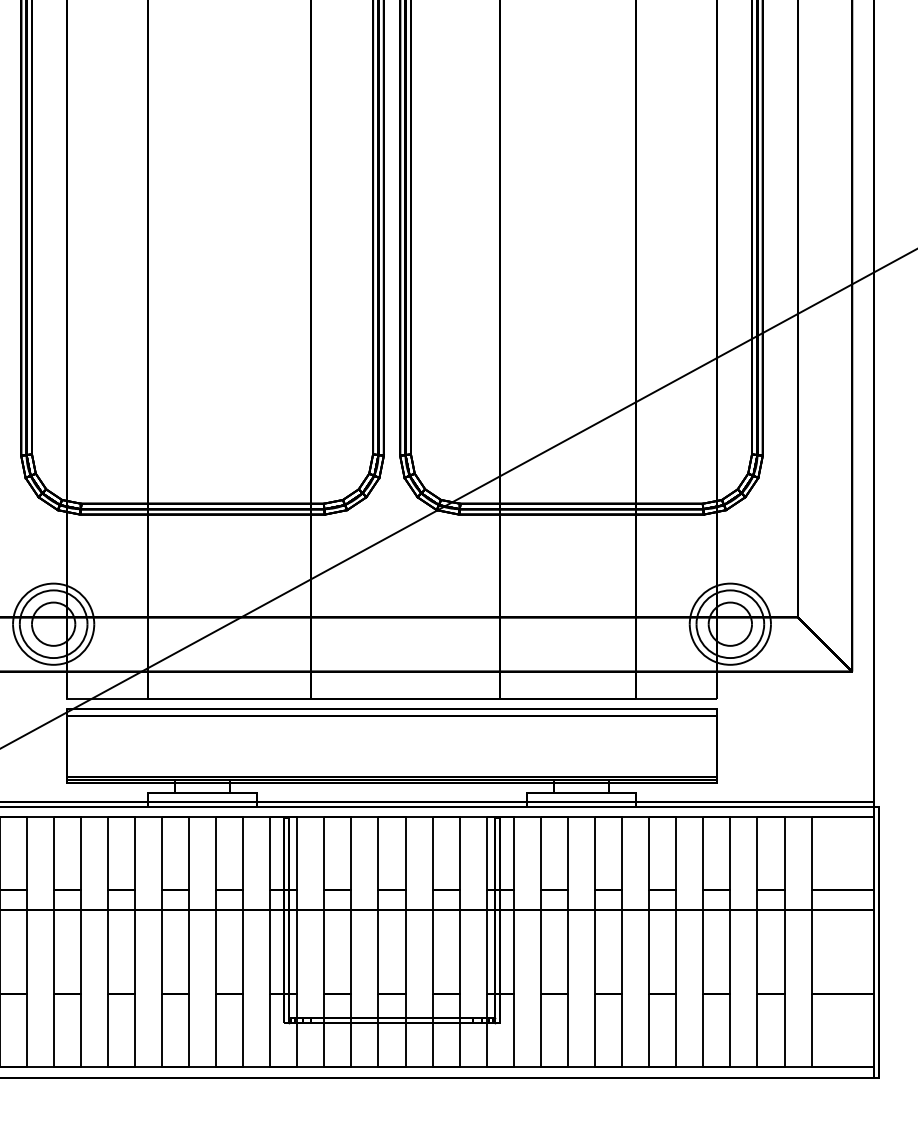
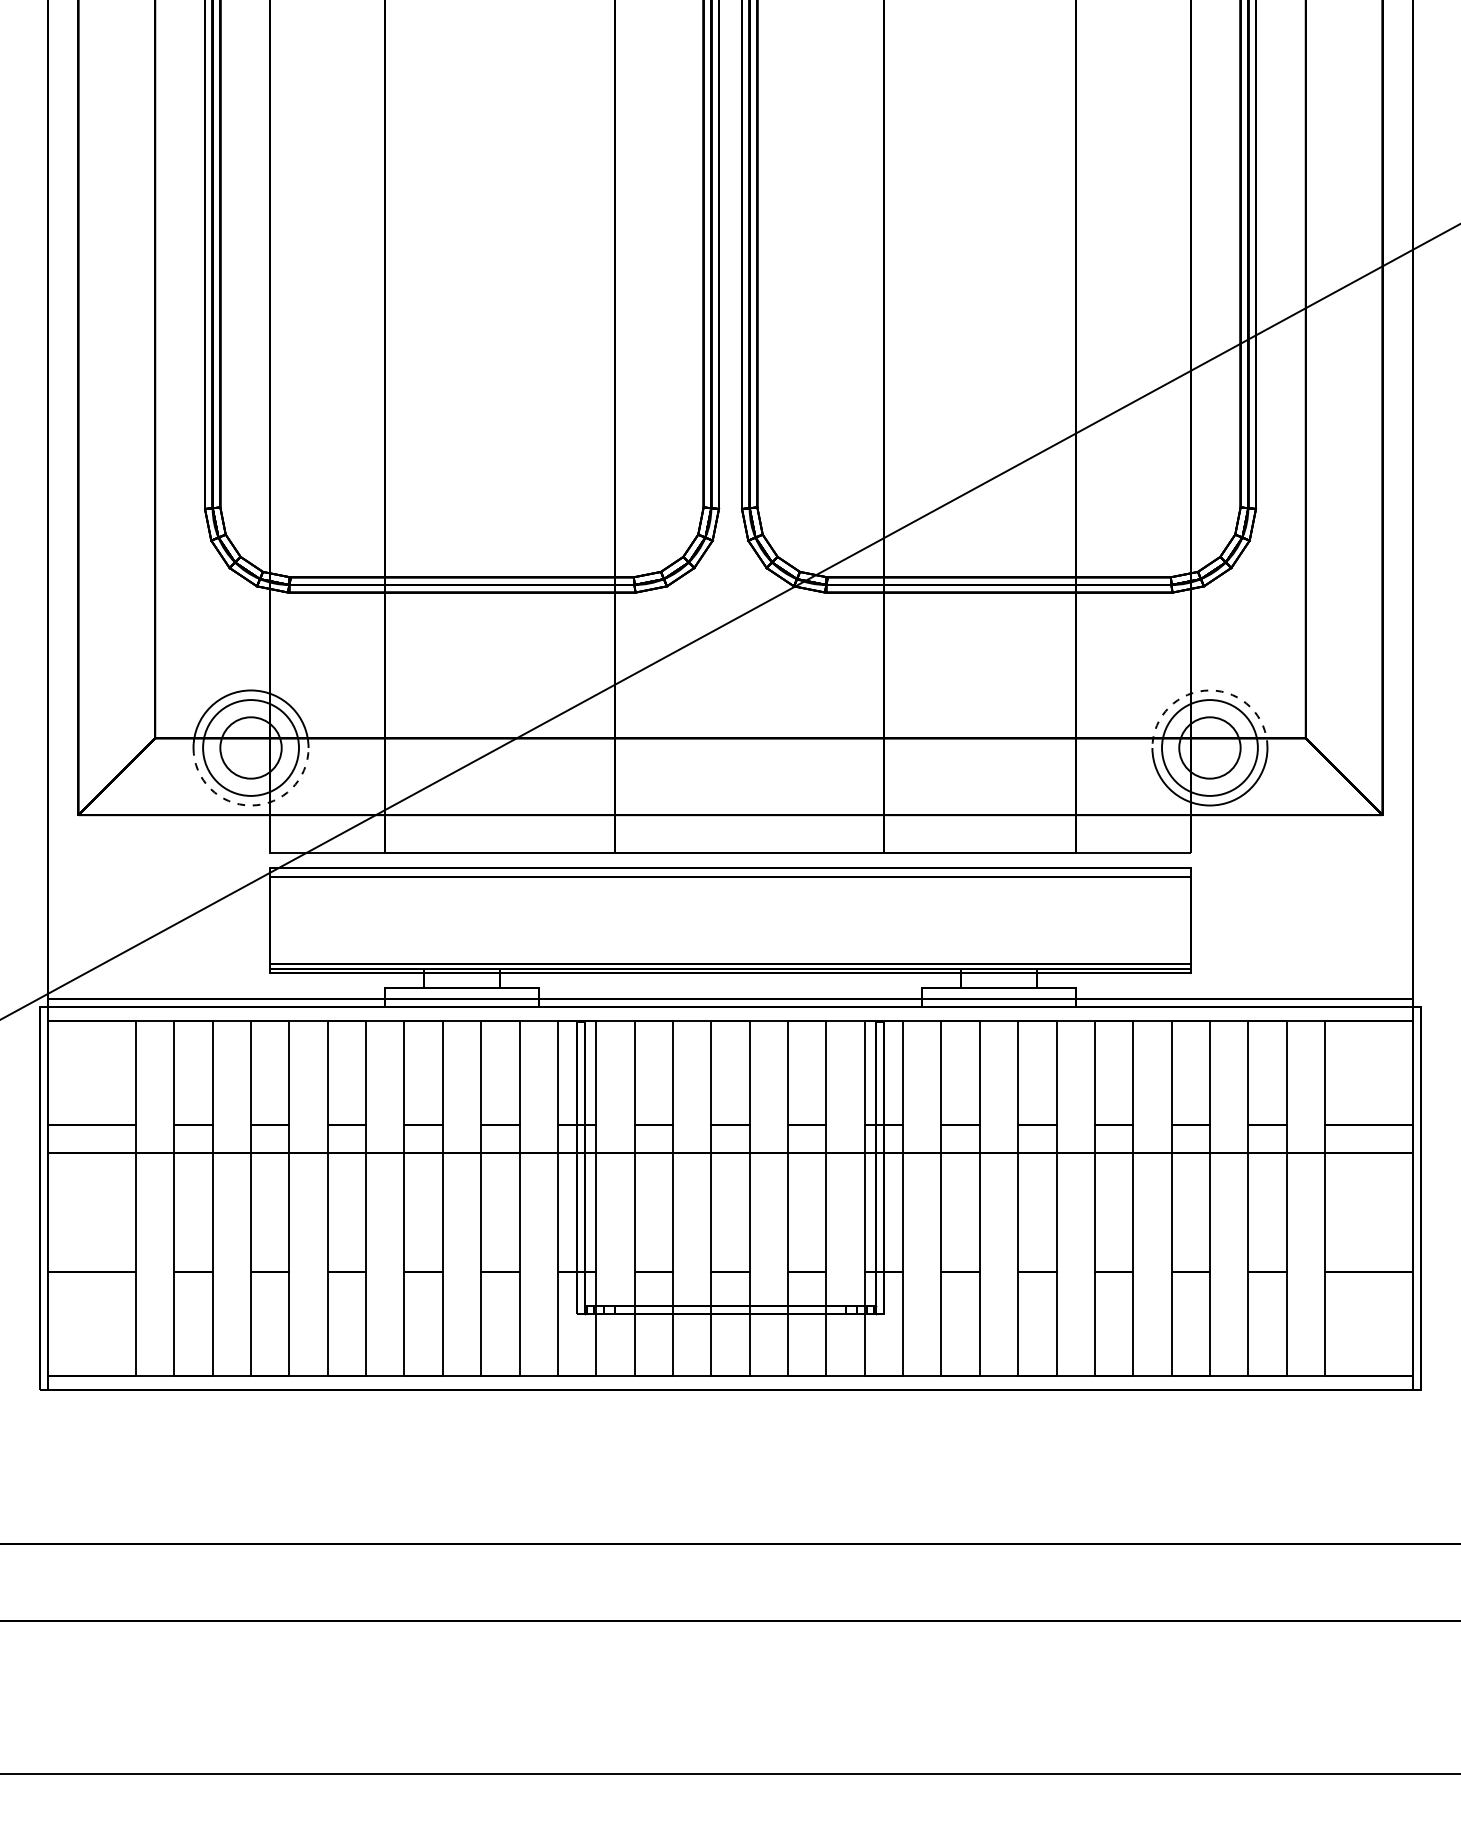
arc: (730, 583) -> (1209, 690), solid -> dashed
arc: (53, 664) -> (251, 805), solid -> dashed

